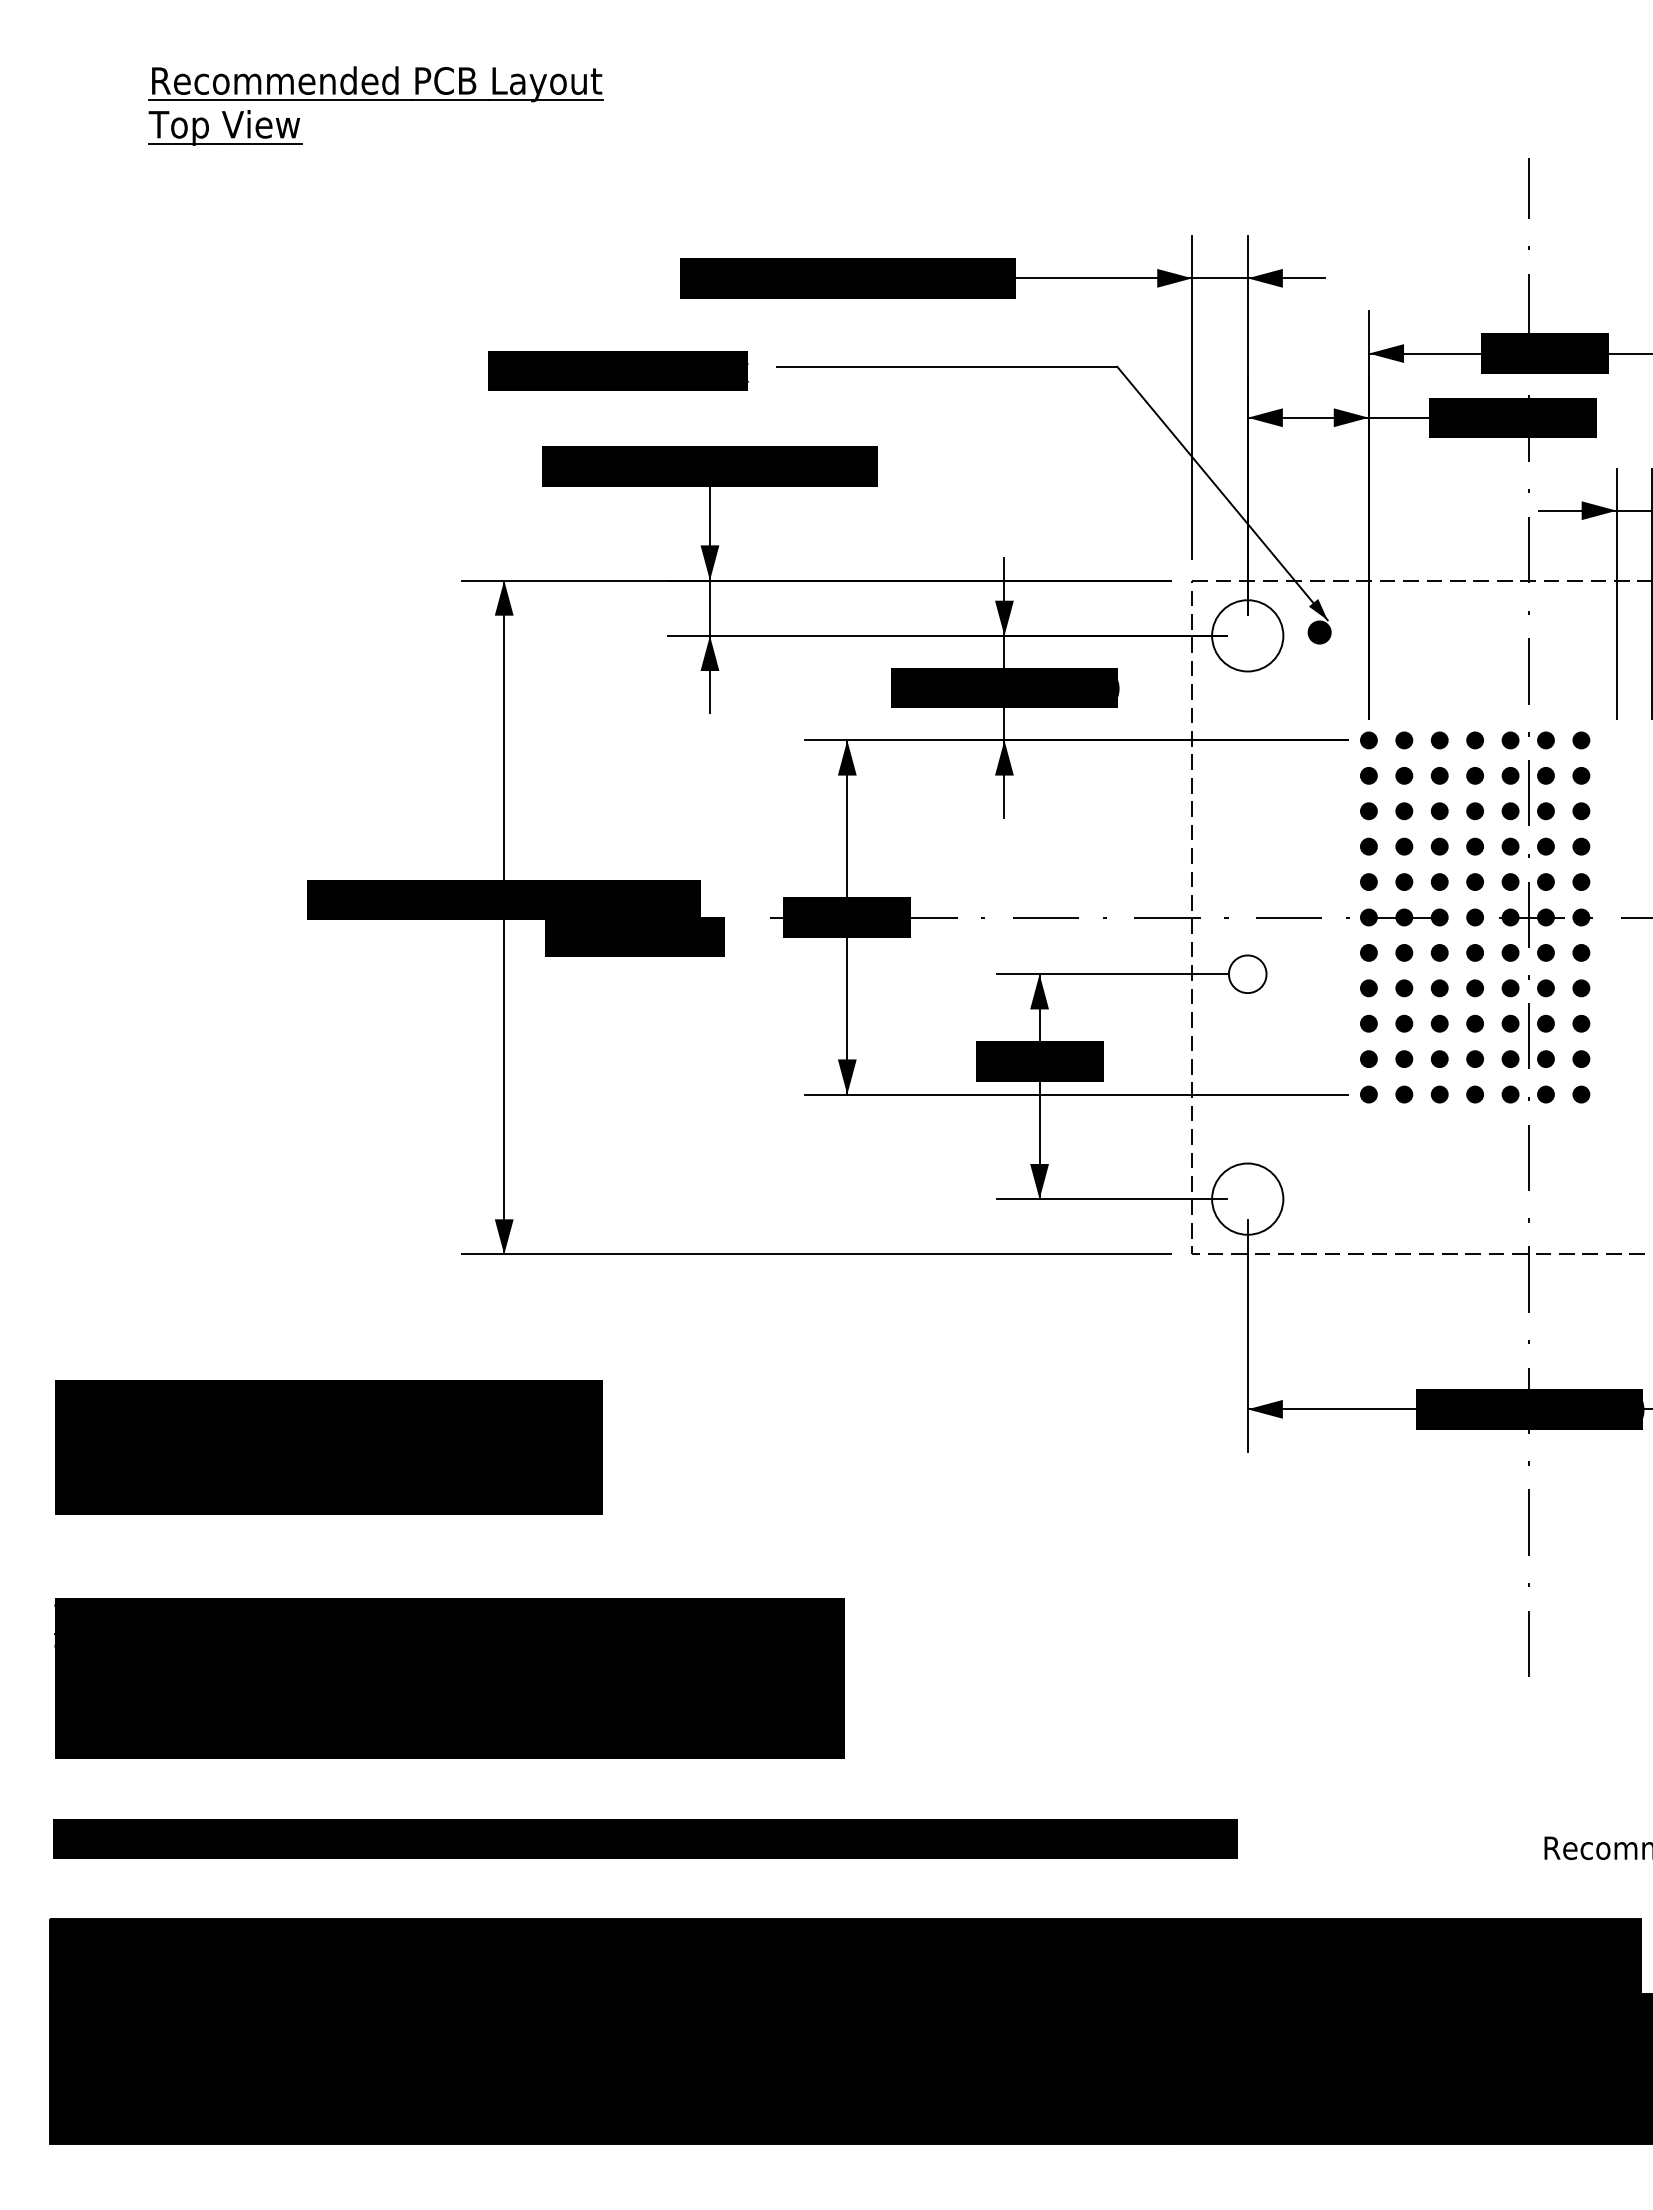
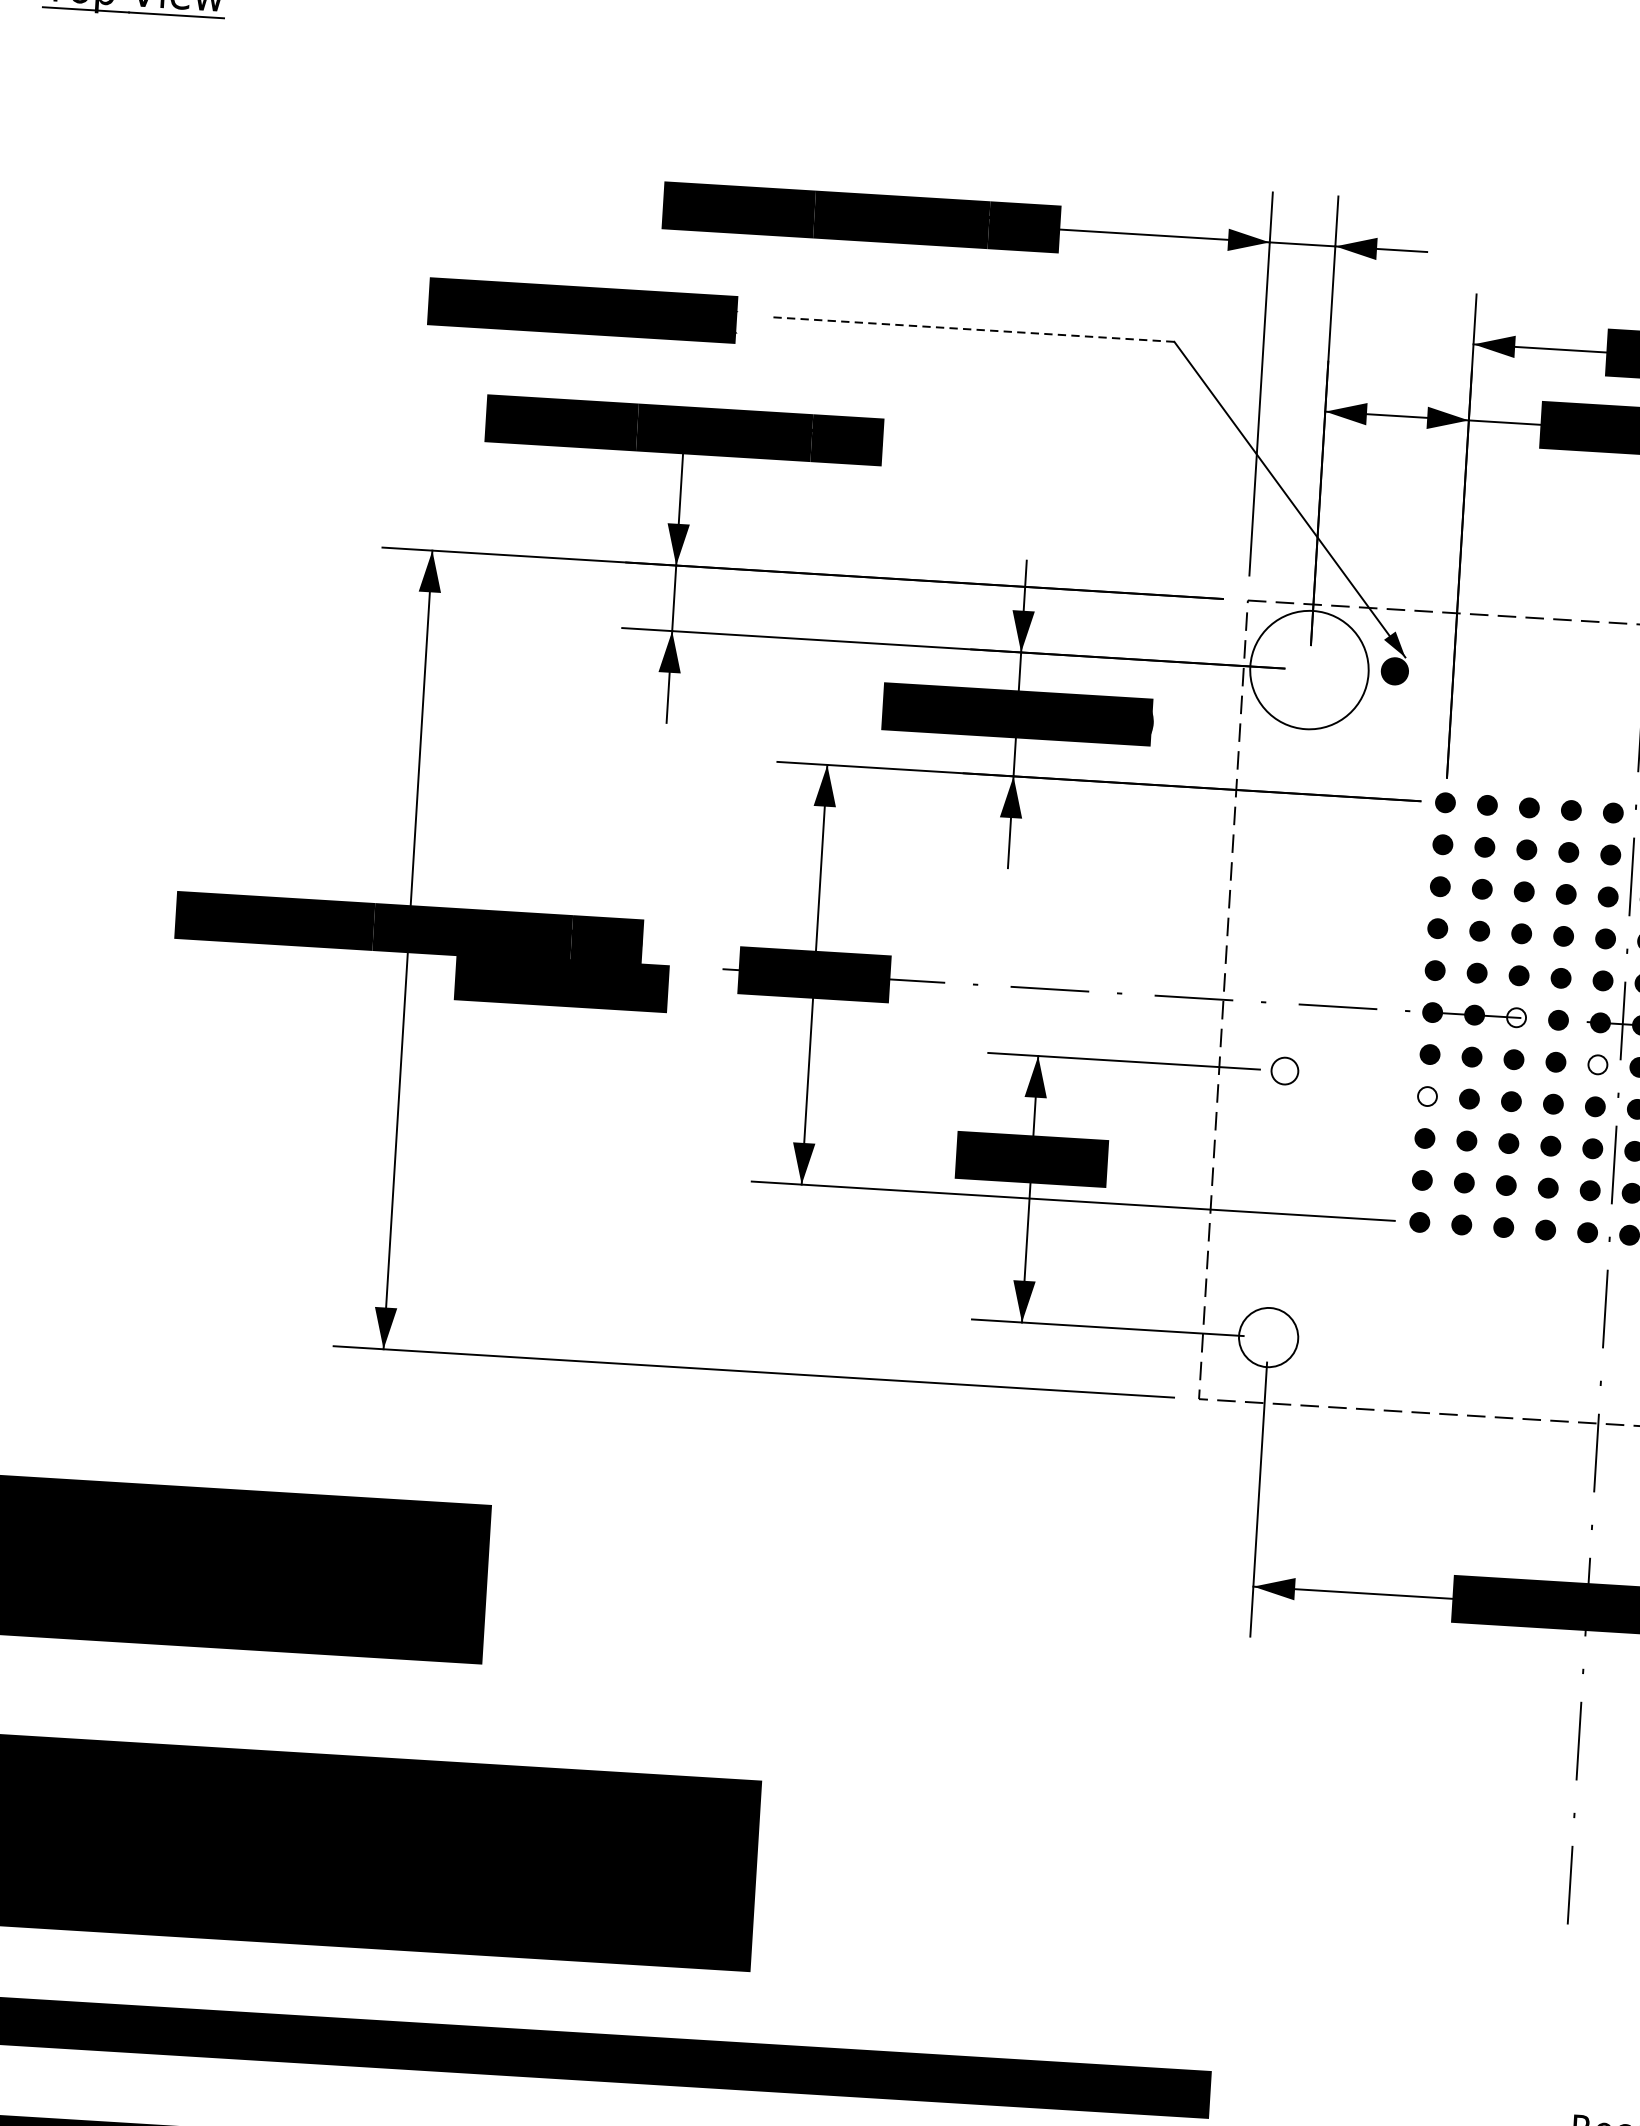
line: (946, 366) -> (972, 329), solid -> dashed
circle: (1247, 635) -> (1309, 669), size x1.4
fill: (1439, 917) -> (1516, 1017), removed
fill: (1510, 952) -> (1597, 1064), removed
circle: (1247, 974) -> (1284, 1071), size x0.6
fill: (1368, 988) -> (1426, 1096), removed
circle: (1247, 1198) -> (1268, 1336), size x0.7

